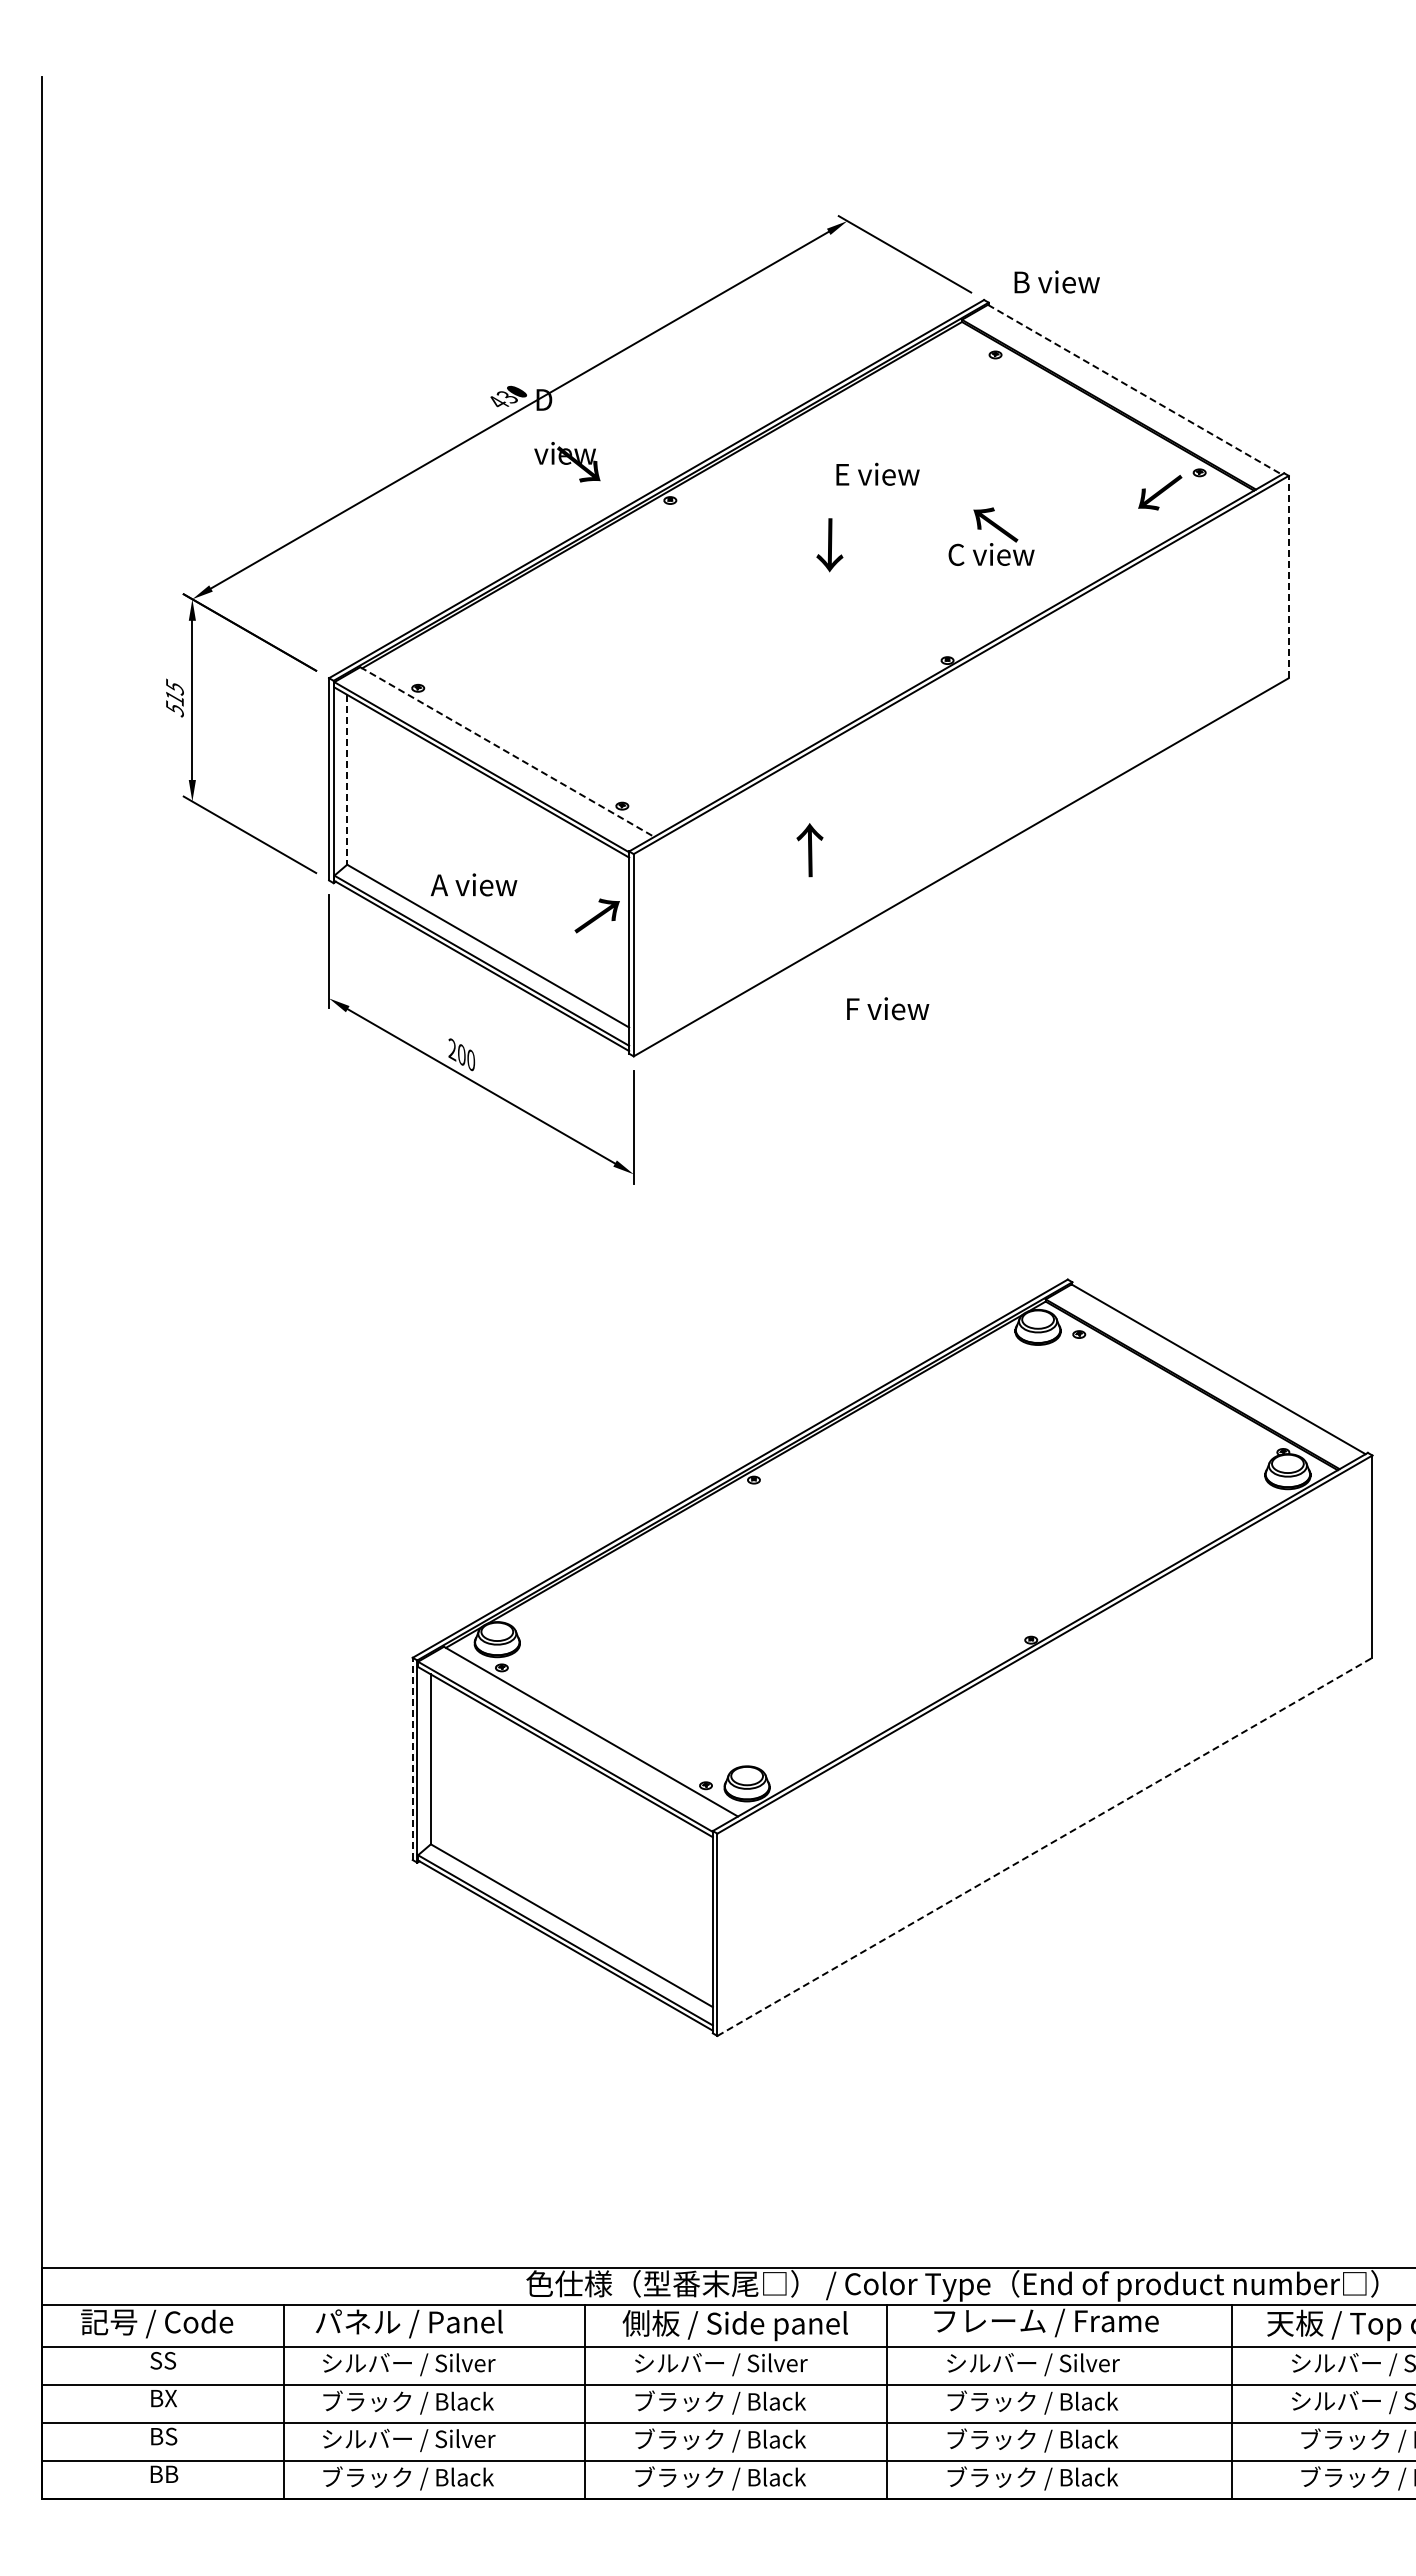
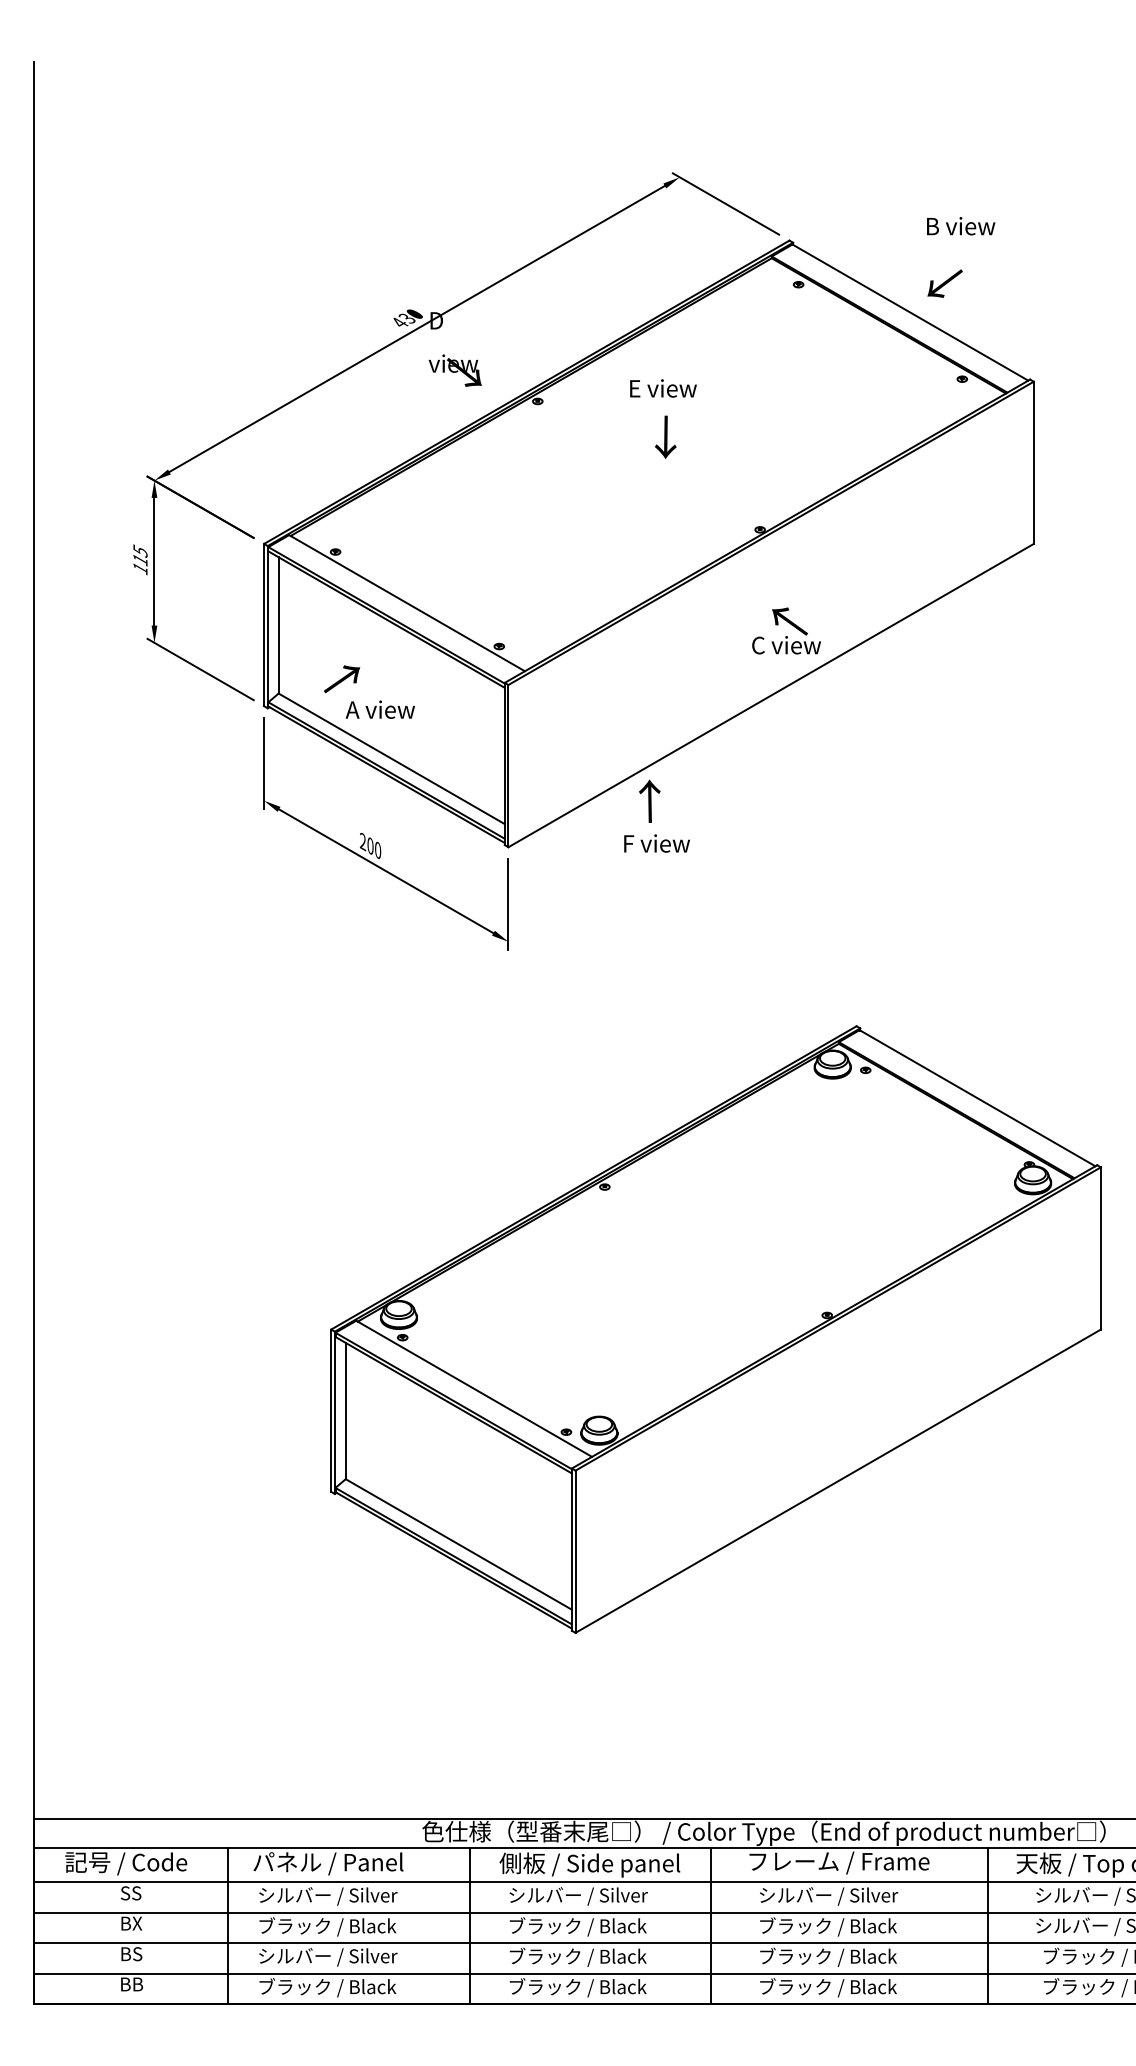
text: (1056, 281) -> (960, 225), moved
line: (1134, 389) -> (910, 312), dashed -> solid
text: (877, 473) -> (663, 387), moved
text: (1160, 492) -> (945, 283), moved
text: (991, 536) -> (786, 630), moved
line: (1288, 576) -> (1033, 462), dashed -> solid
text: (174, 708) -> (140, 568), 515 -> 115
line: (507, 752) -> (407, 603), dashed -> solid
line: (347, 779) -> (278, 625), dashed -> solid
text: (809, 850) -> (649, 801), moved
text: (596, 915) -> (341, 678), moved
text: (888, 1008) -> (657, 843), moved
line: (412, 1758) -> (331, 1410), dashed -> solid
line: (1045, 1846) -> (838, 1480), dashed -> solid

